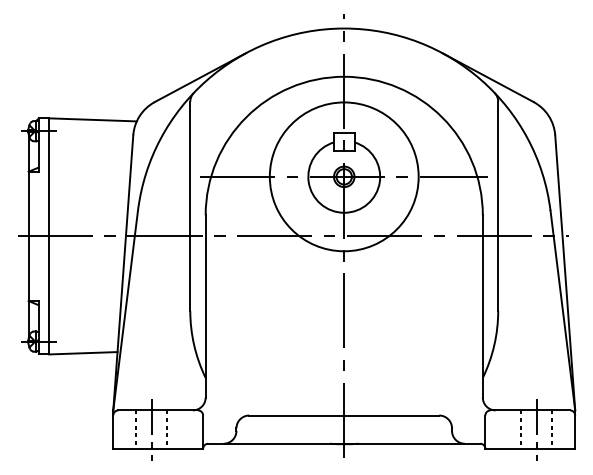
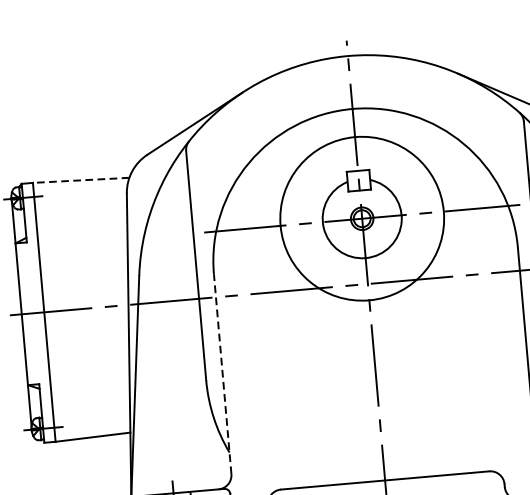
line: (92, 119) -> (80, 179), solid -> dashed
line: (205, 305) -> (222, 373), solid -> dashed

